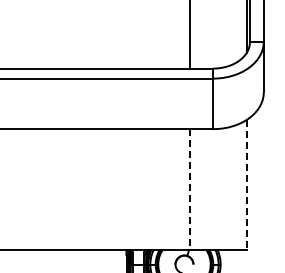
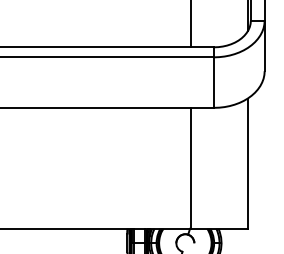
line: (246, 185) -> (247, 164), dashed -> solid
line: (189, 189) -> (190, 168), dashed -> solid

